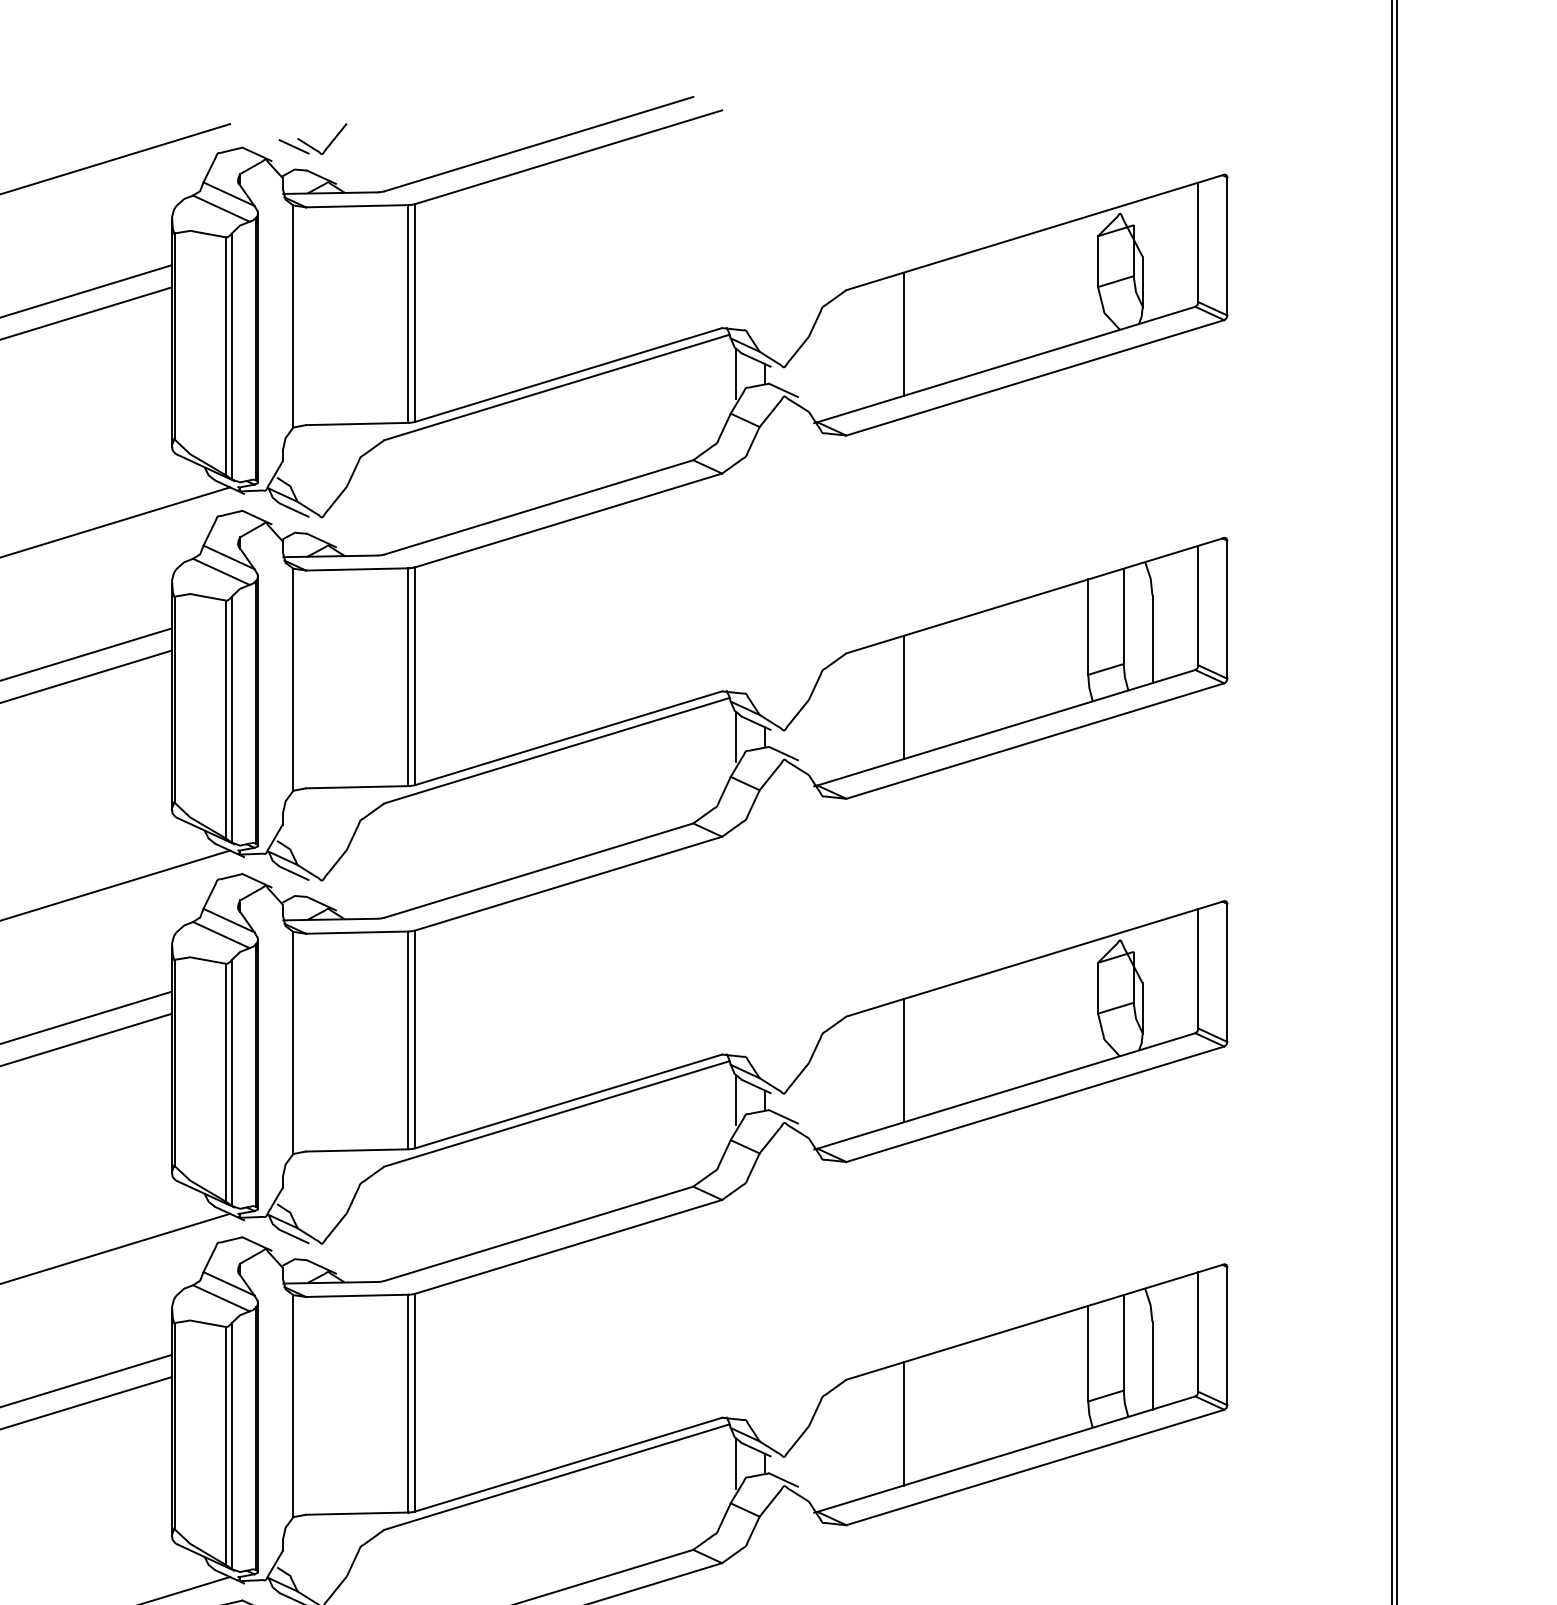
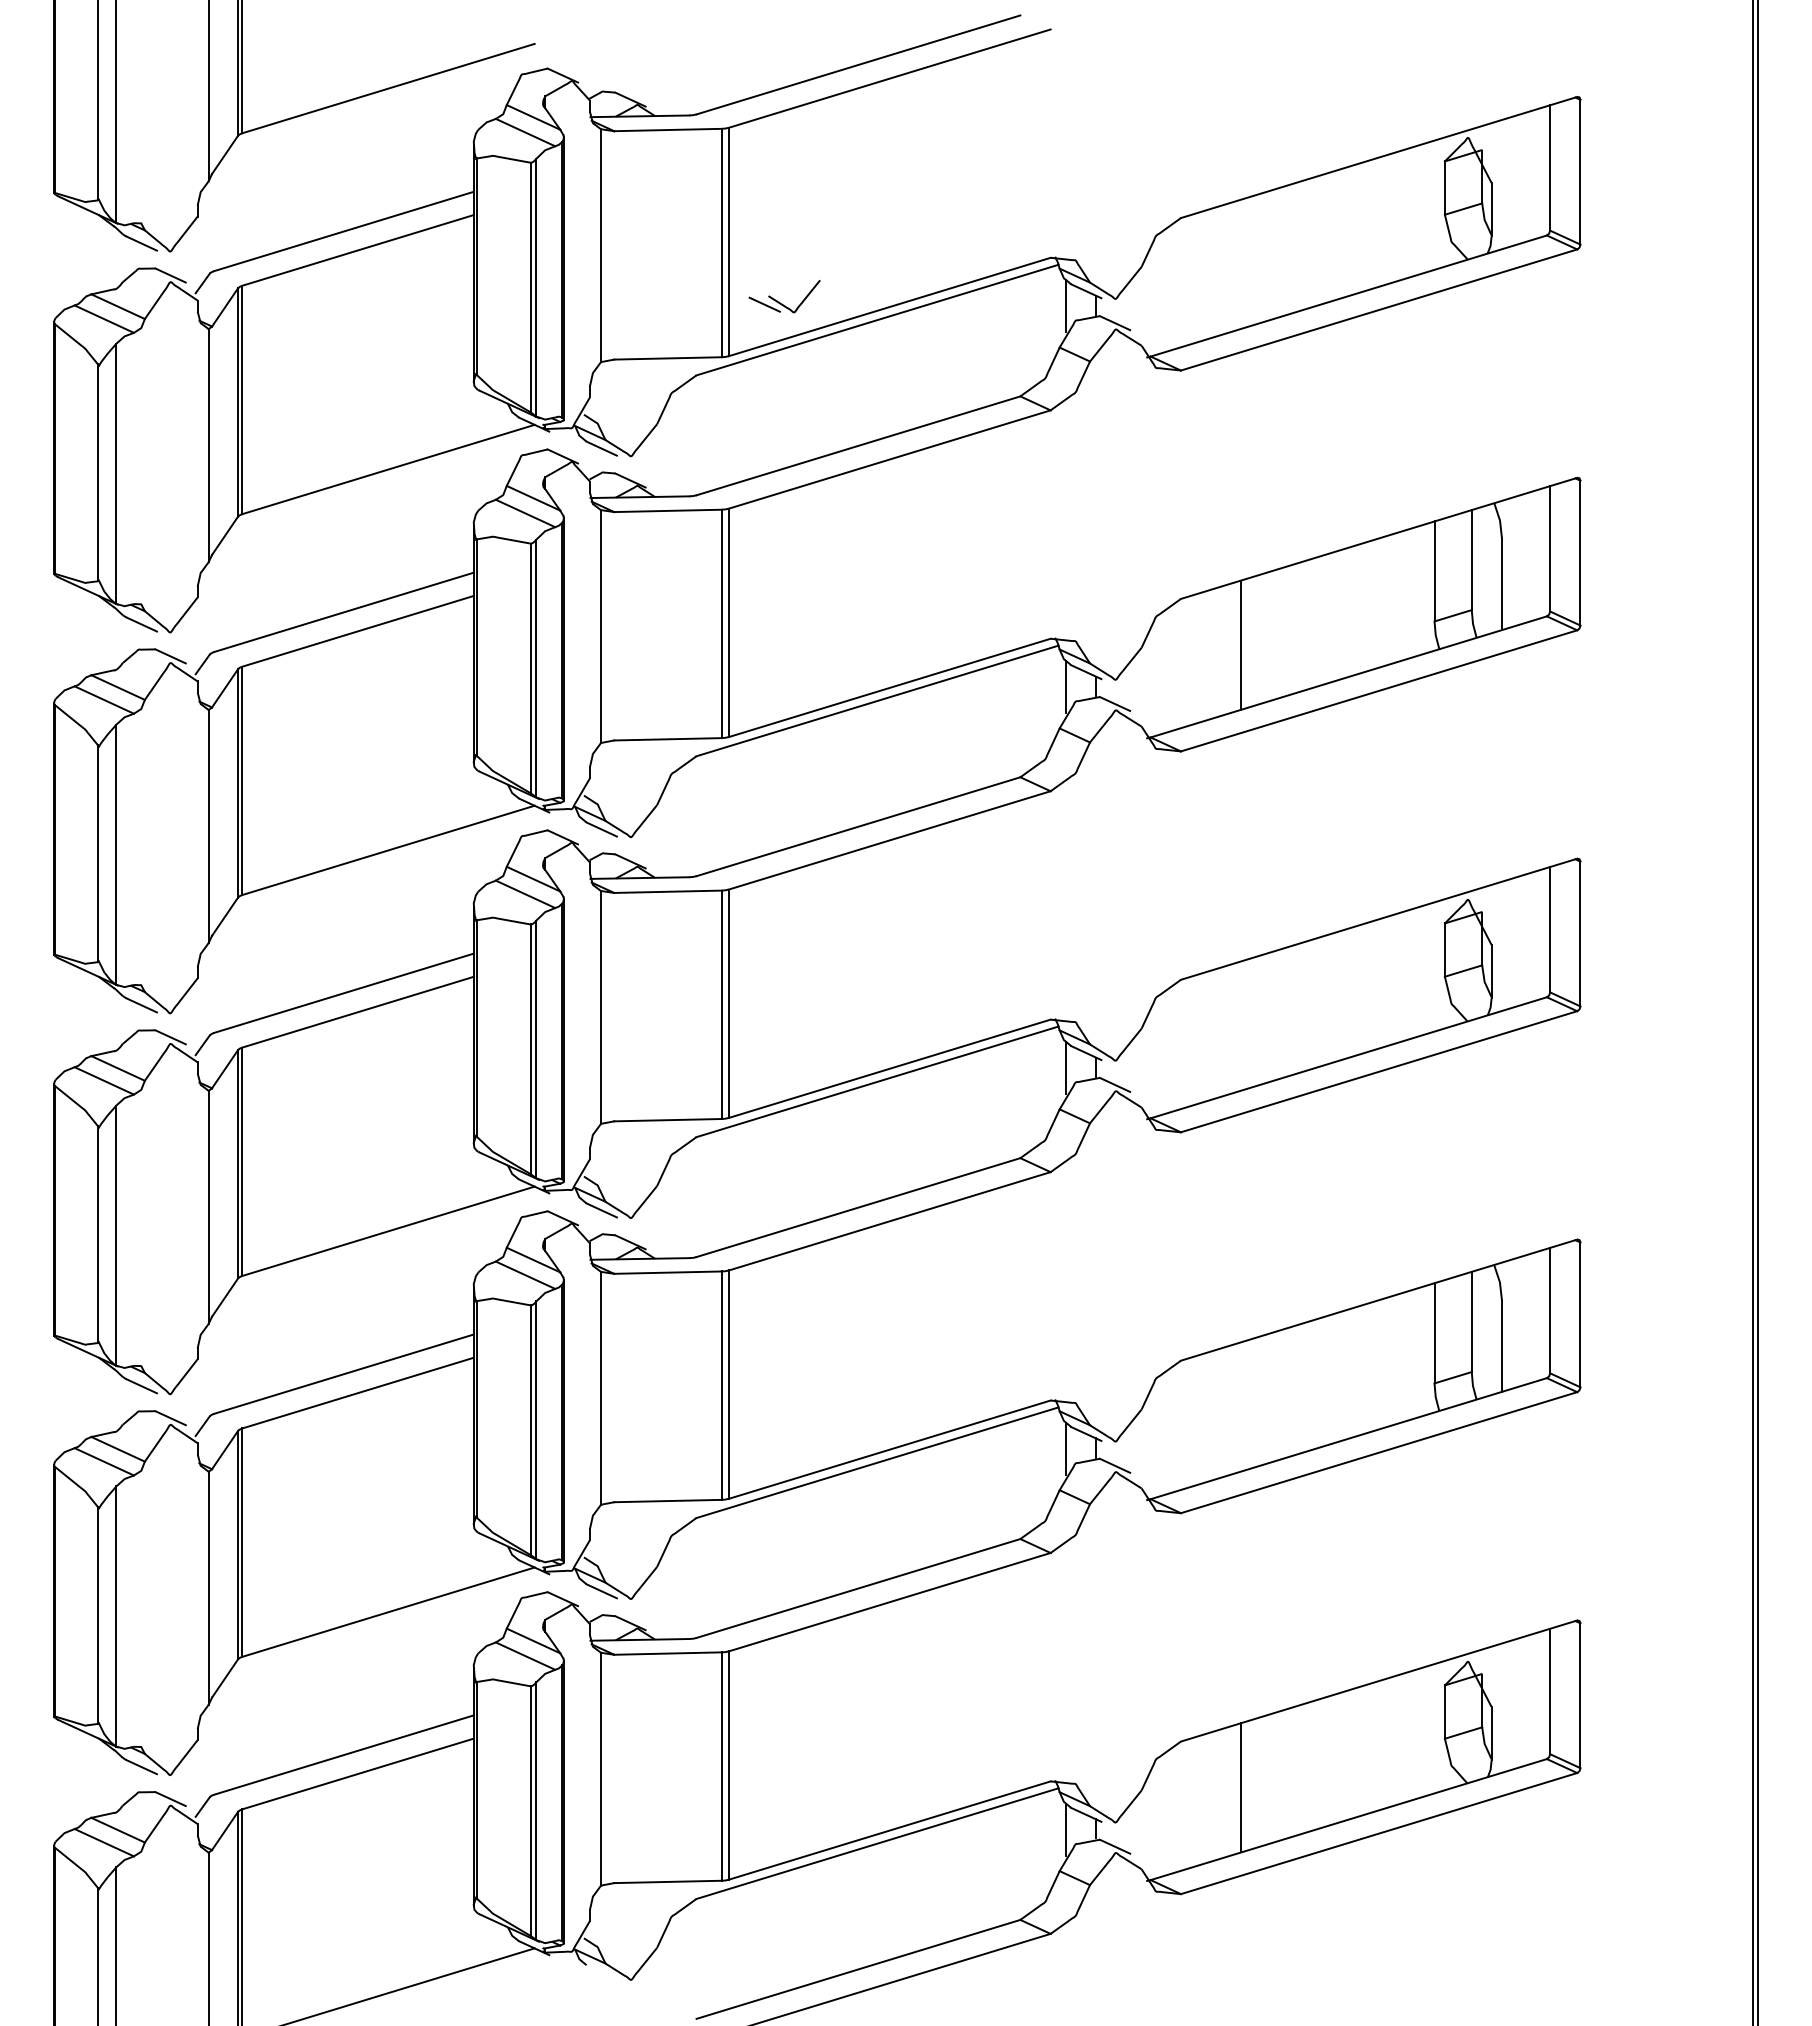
part: (308, 143) -> (779, 301), moved
line: (904, 334) -> (1241, 264), removed
line: (904, 1060) -> (1241, 1025), removed
line: (904, 1423) -> (1241, 1406), removed

